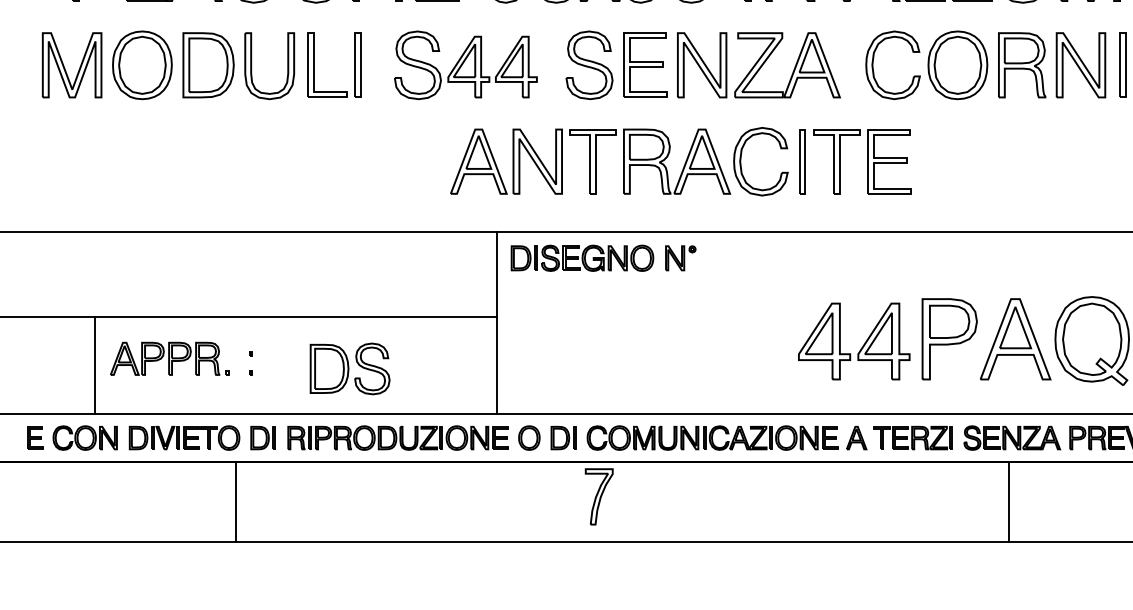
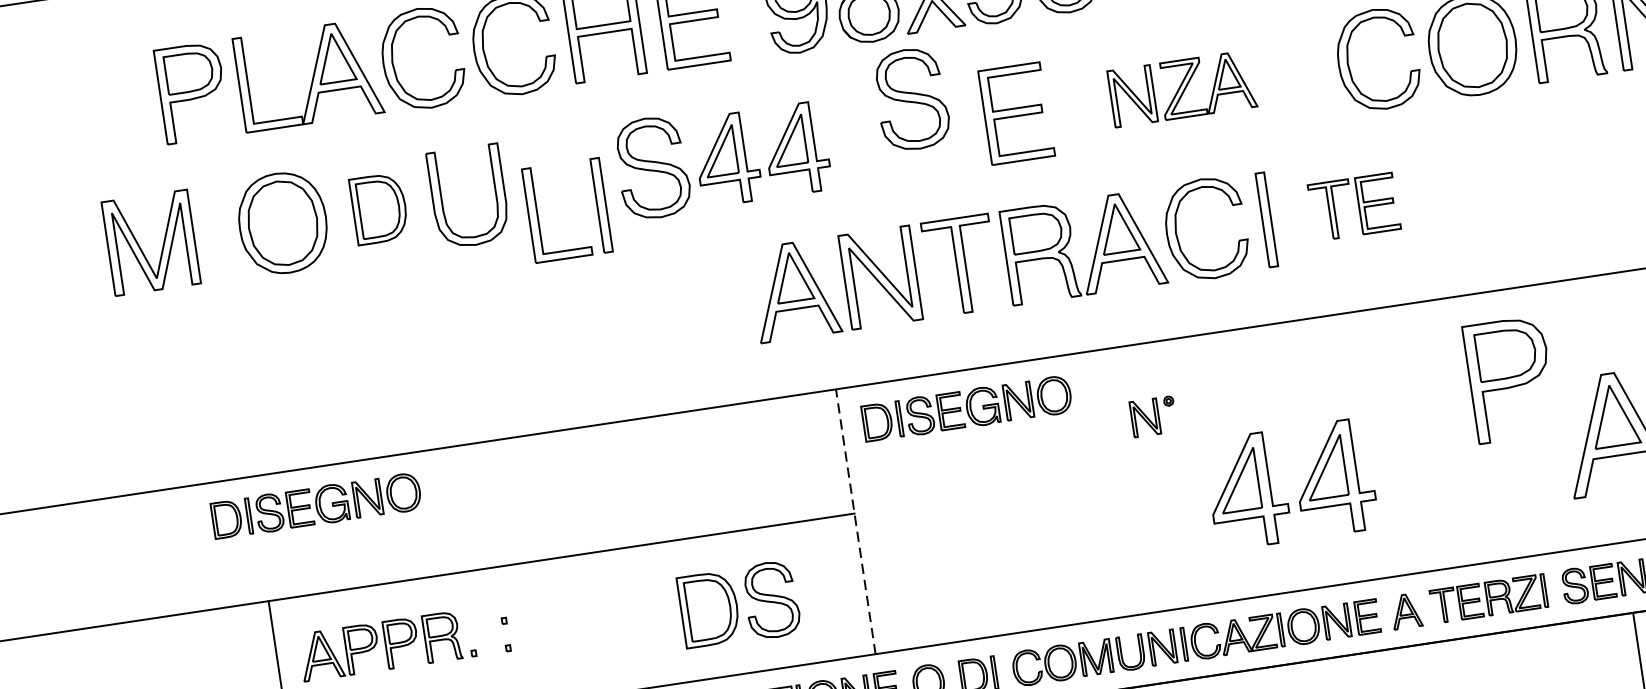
part: (314, 64) -> (538, 213), moved
part: (208, 65) -> (379, 209), size x0.7
part: (465, 65) -> (722, 157), moved
part: (589, 65) -> (911, 99), moved
part: (758, 65) -> (1181, 89), size x0.6
part: (65, 68) -> (142, 249), moved
part: (862, 161) -> (1354, 206), size x0.6
part: (136, 257) -> (316, 504), added
part: (680, 258) -> (1153, 417), moved
line: (496, 322) -> (855, 521), solid -> dashed
part: (949, 339) -> (1510, 380), moved
part: (862, 345) -> (1304, 488), moved
part: (349, 368) -> (738, 604), moved

